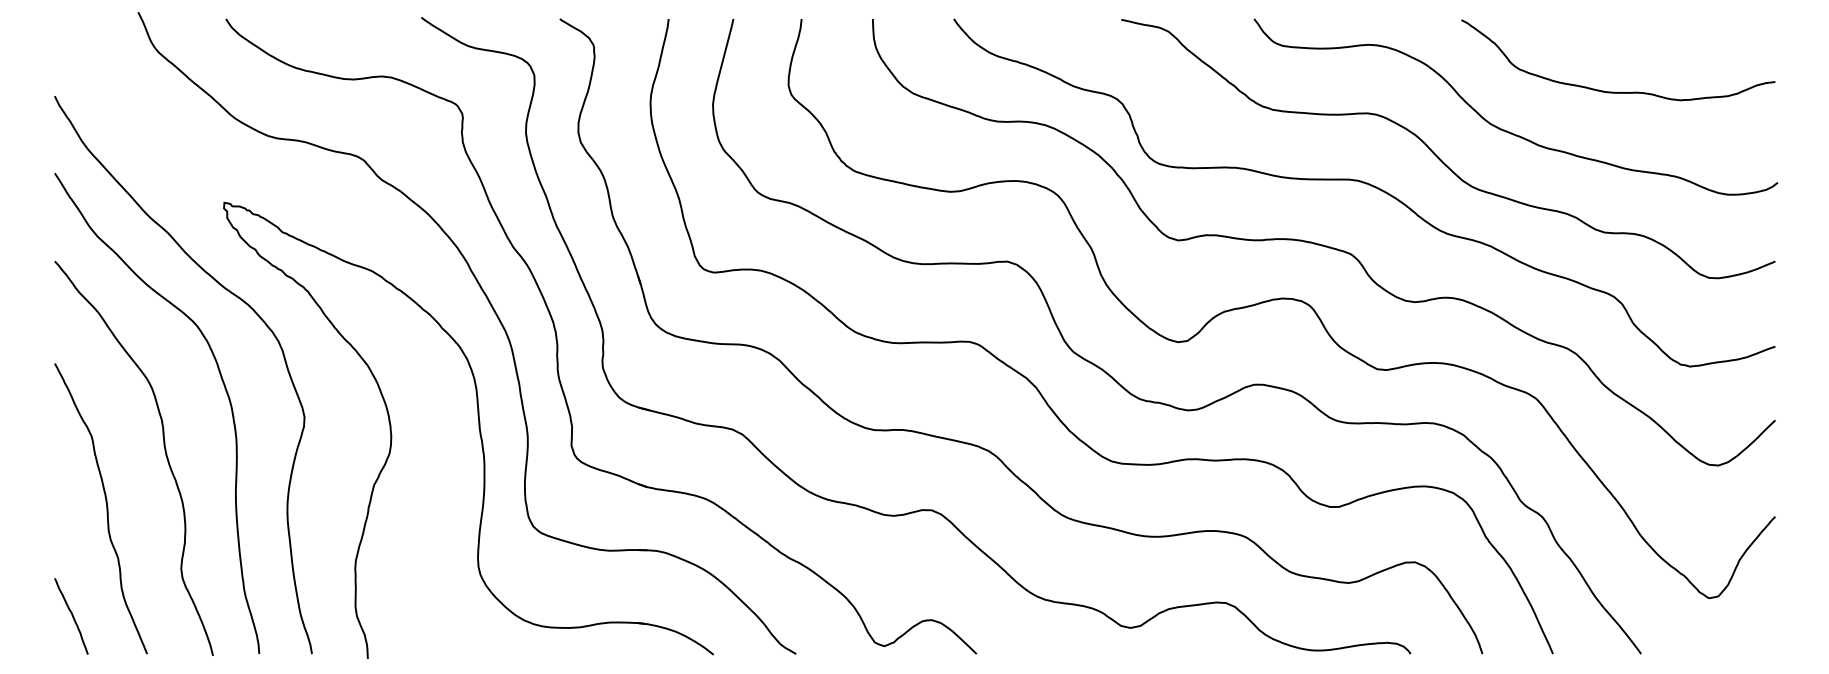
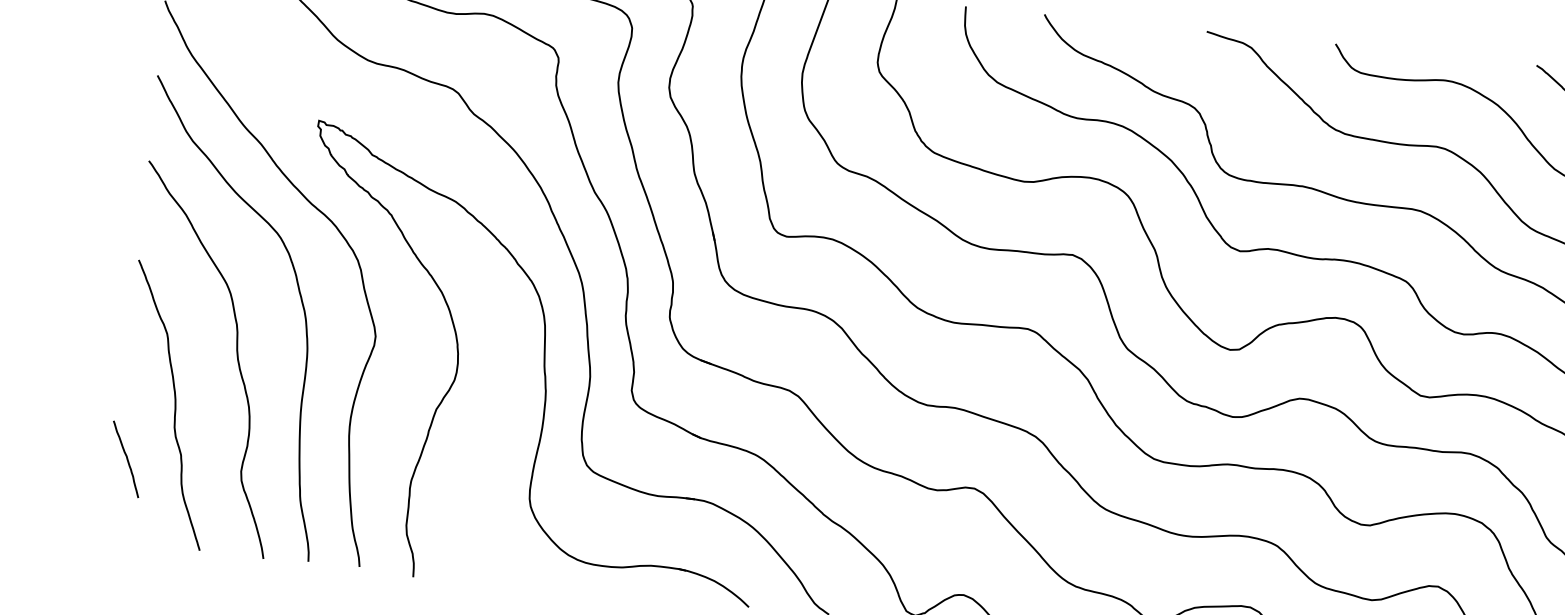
curve: (71, 615) -> (126, 458), moved

